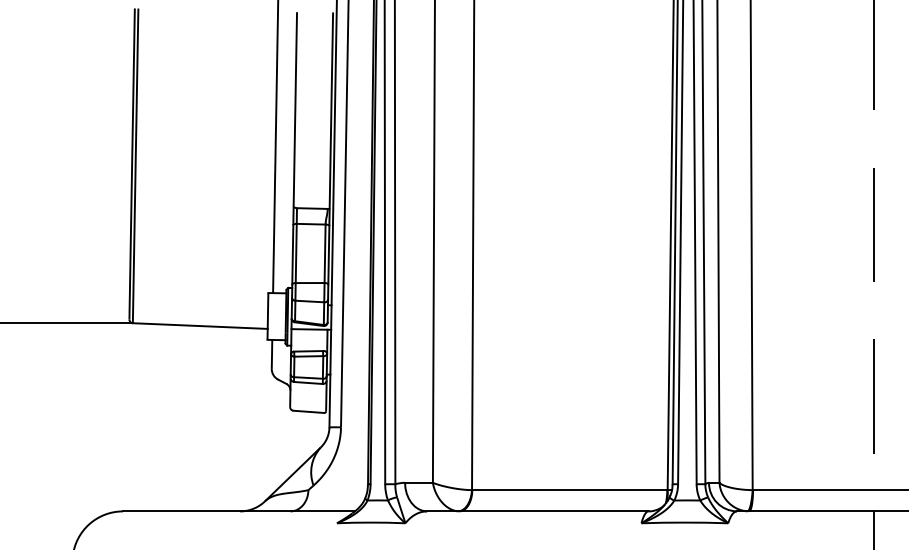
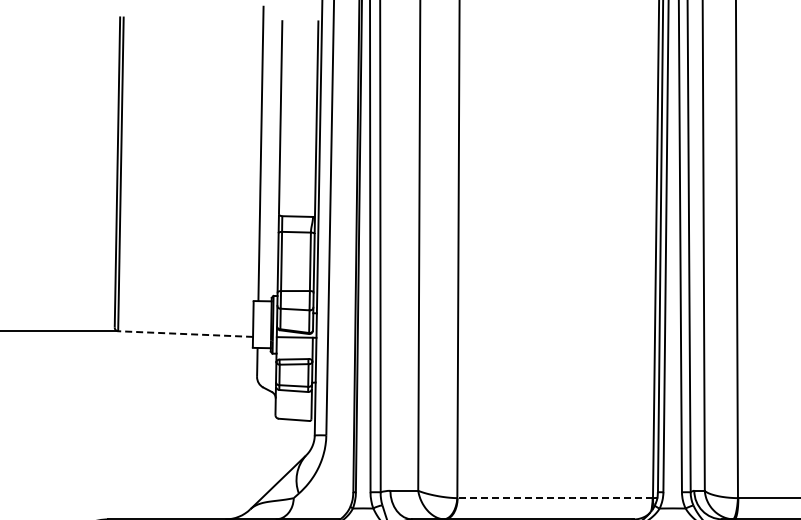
line: (199, 326) -> (184, 334), solid -> dashed
line: (569, 490) -> (554, 498), solid -> dashed

